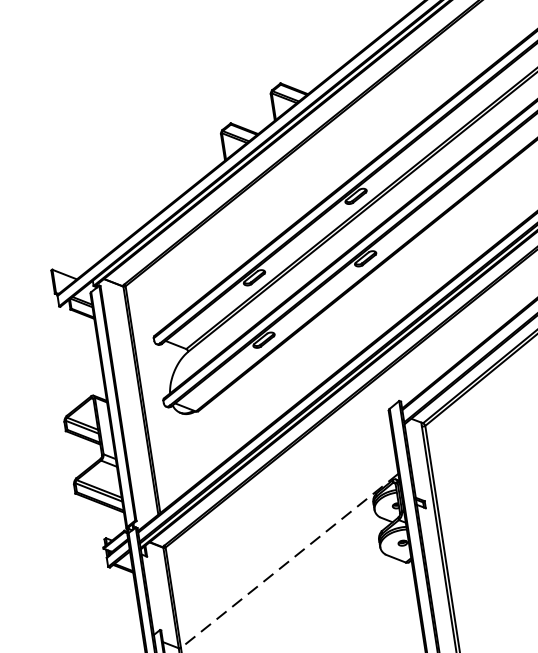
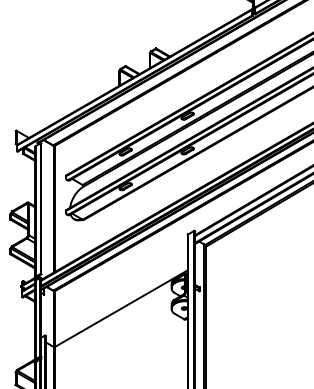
line: (290, 560) -> (121, 308), dashed -> solid

